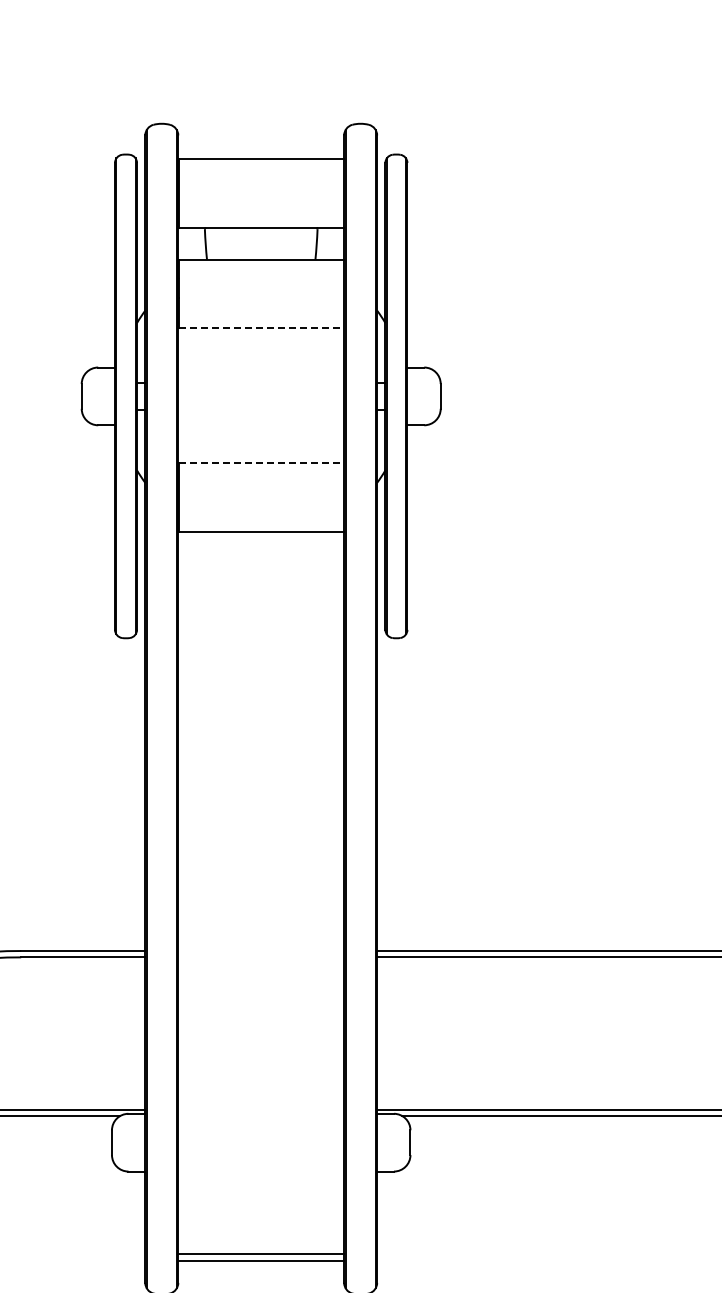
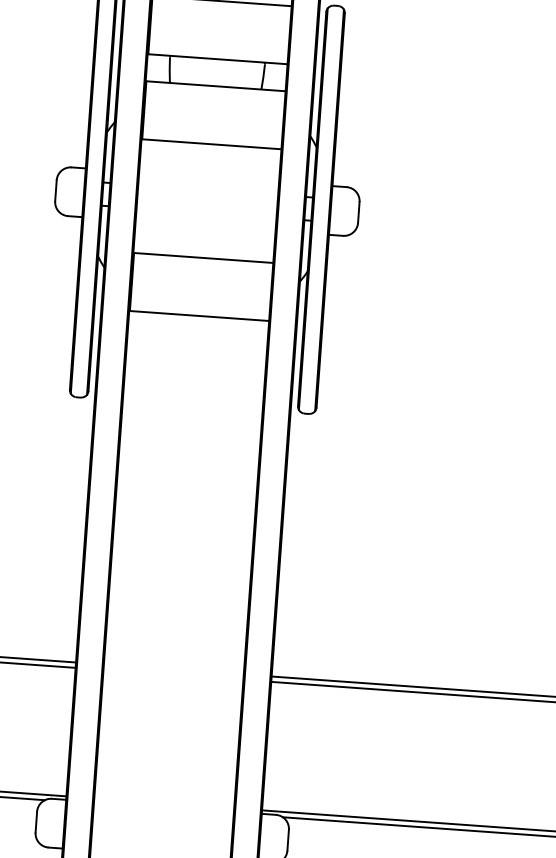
line: (261, 328) -> (211, 144), dashed -> solid
line: (261, 463) -> (203, 258), dashed -> solid

